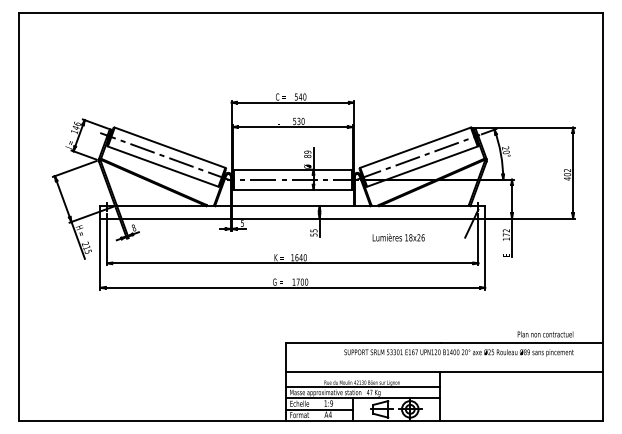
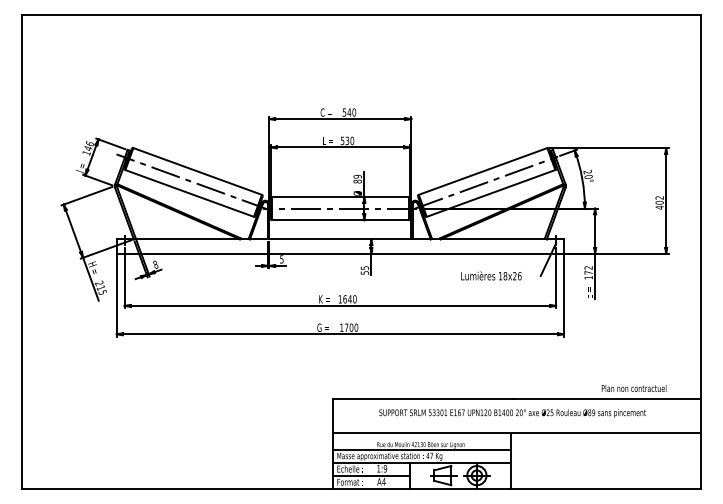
text: (398, 237) -> (491, 275), moved
text: (458, 352) -> (512, 412), moved

